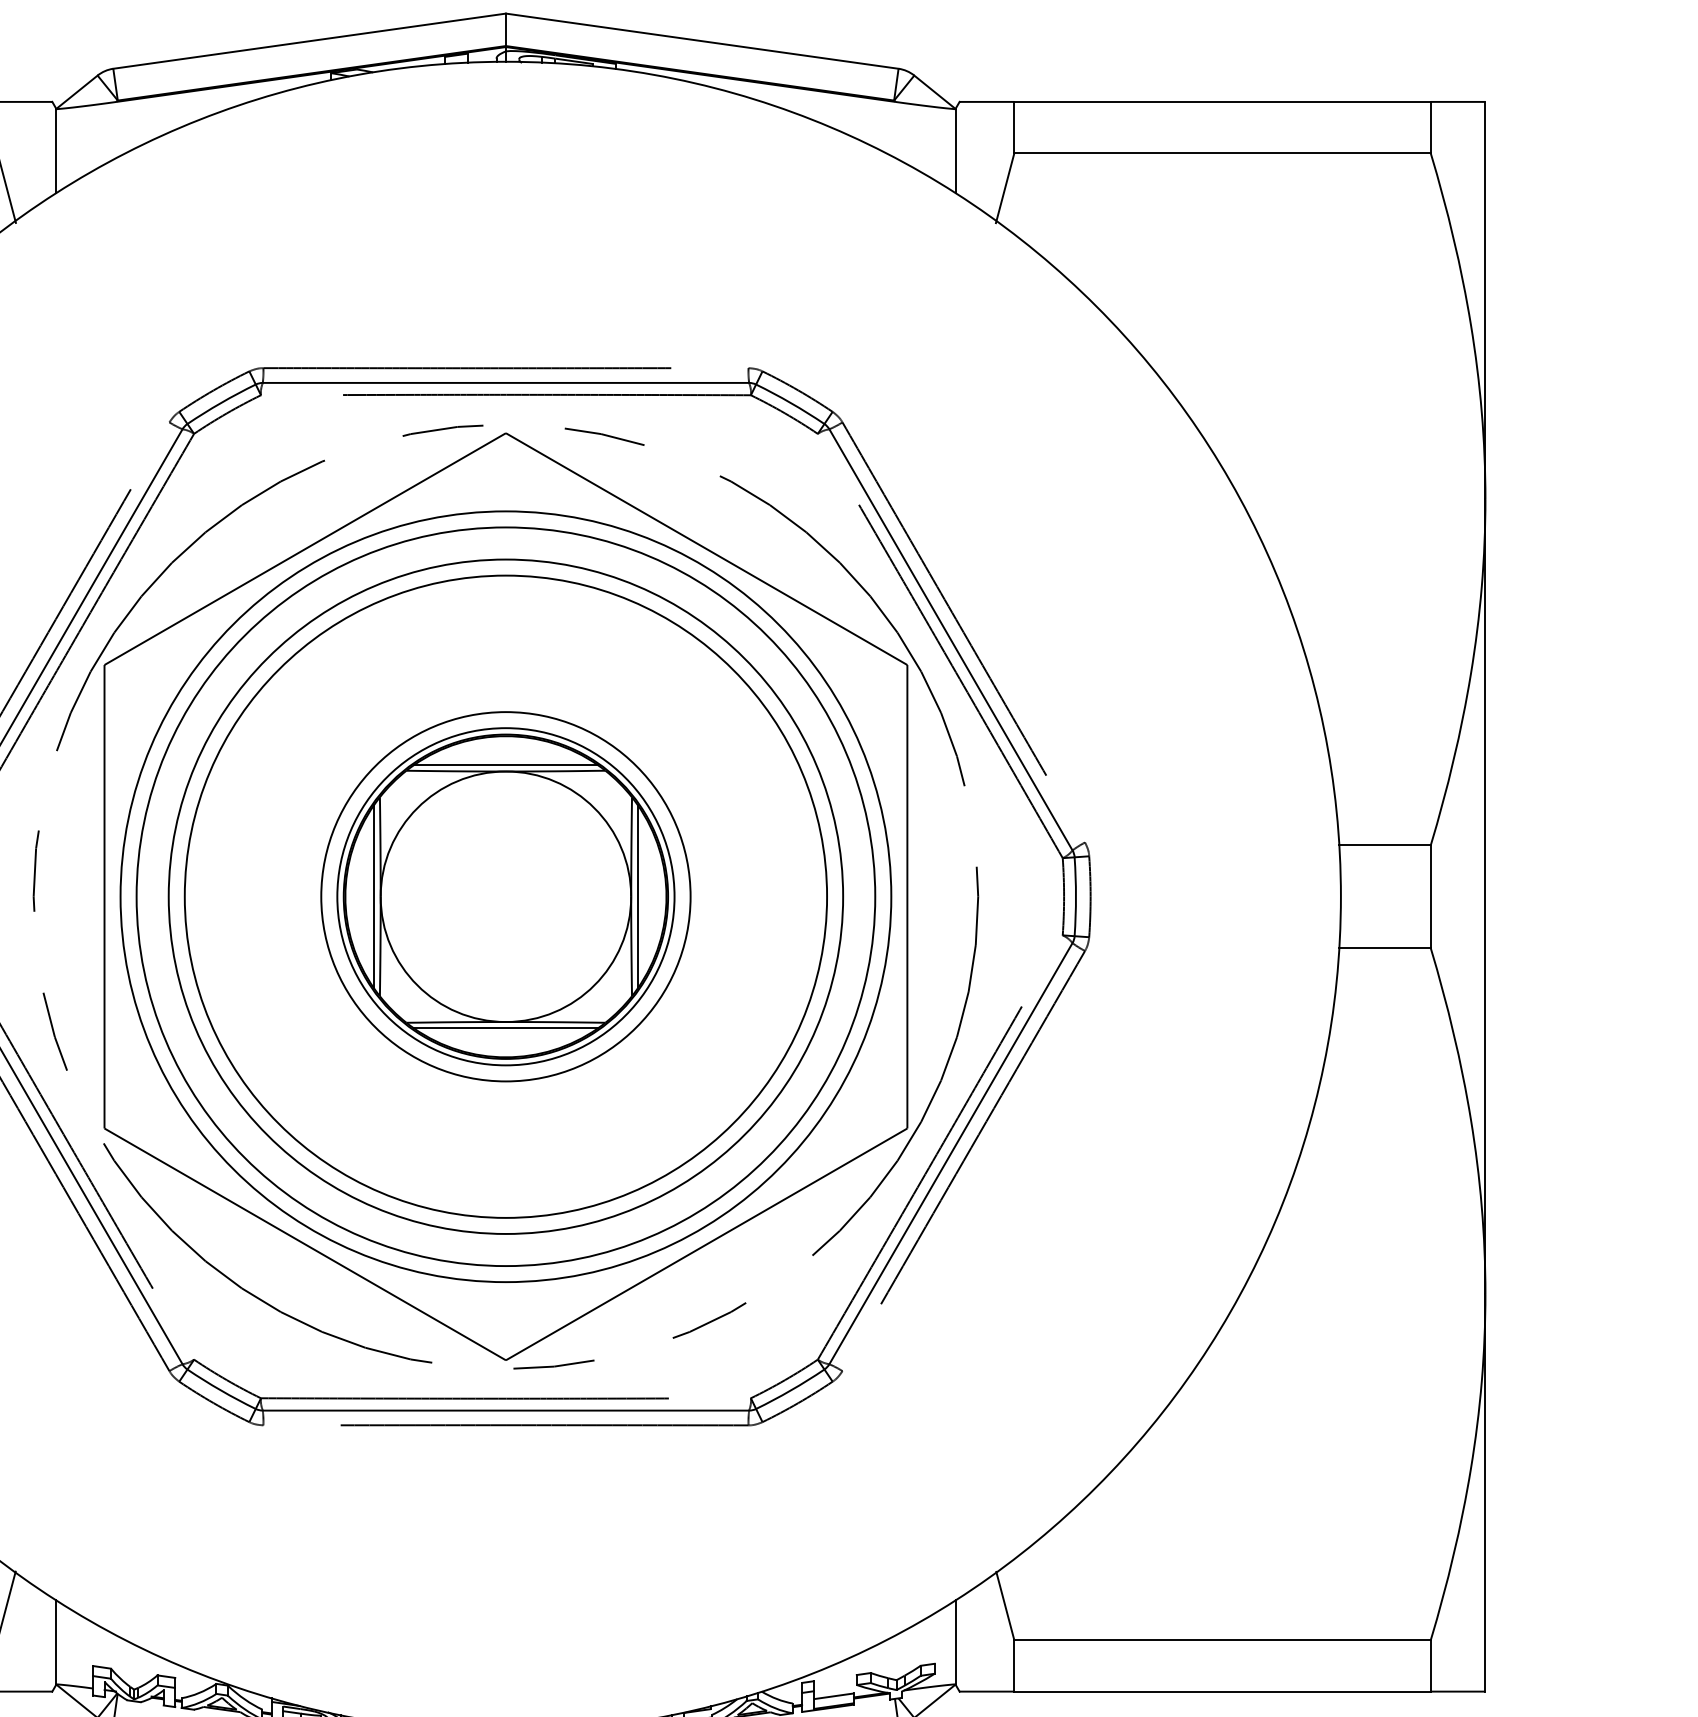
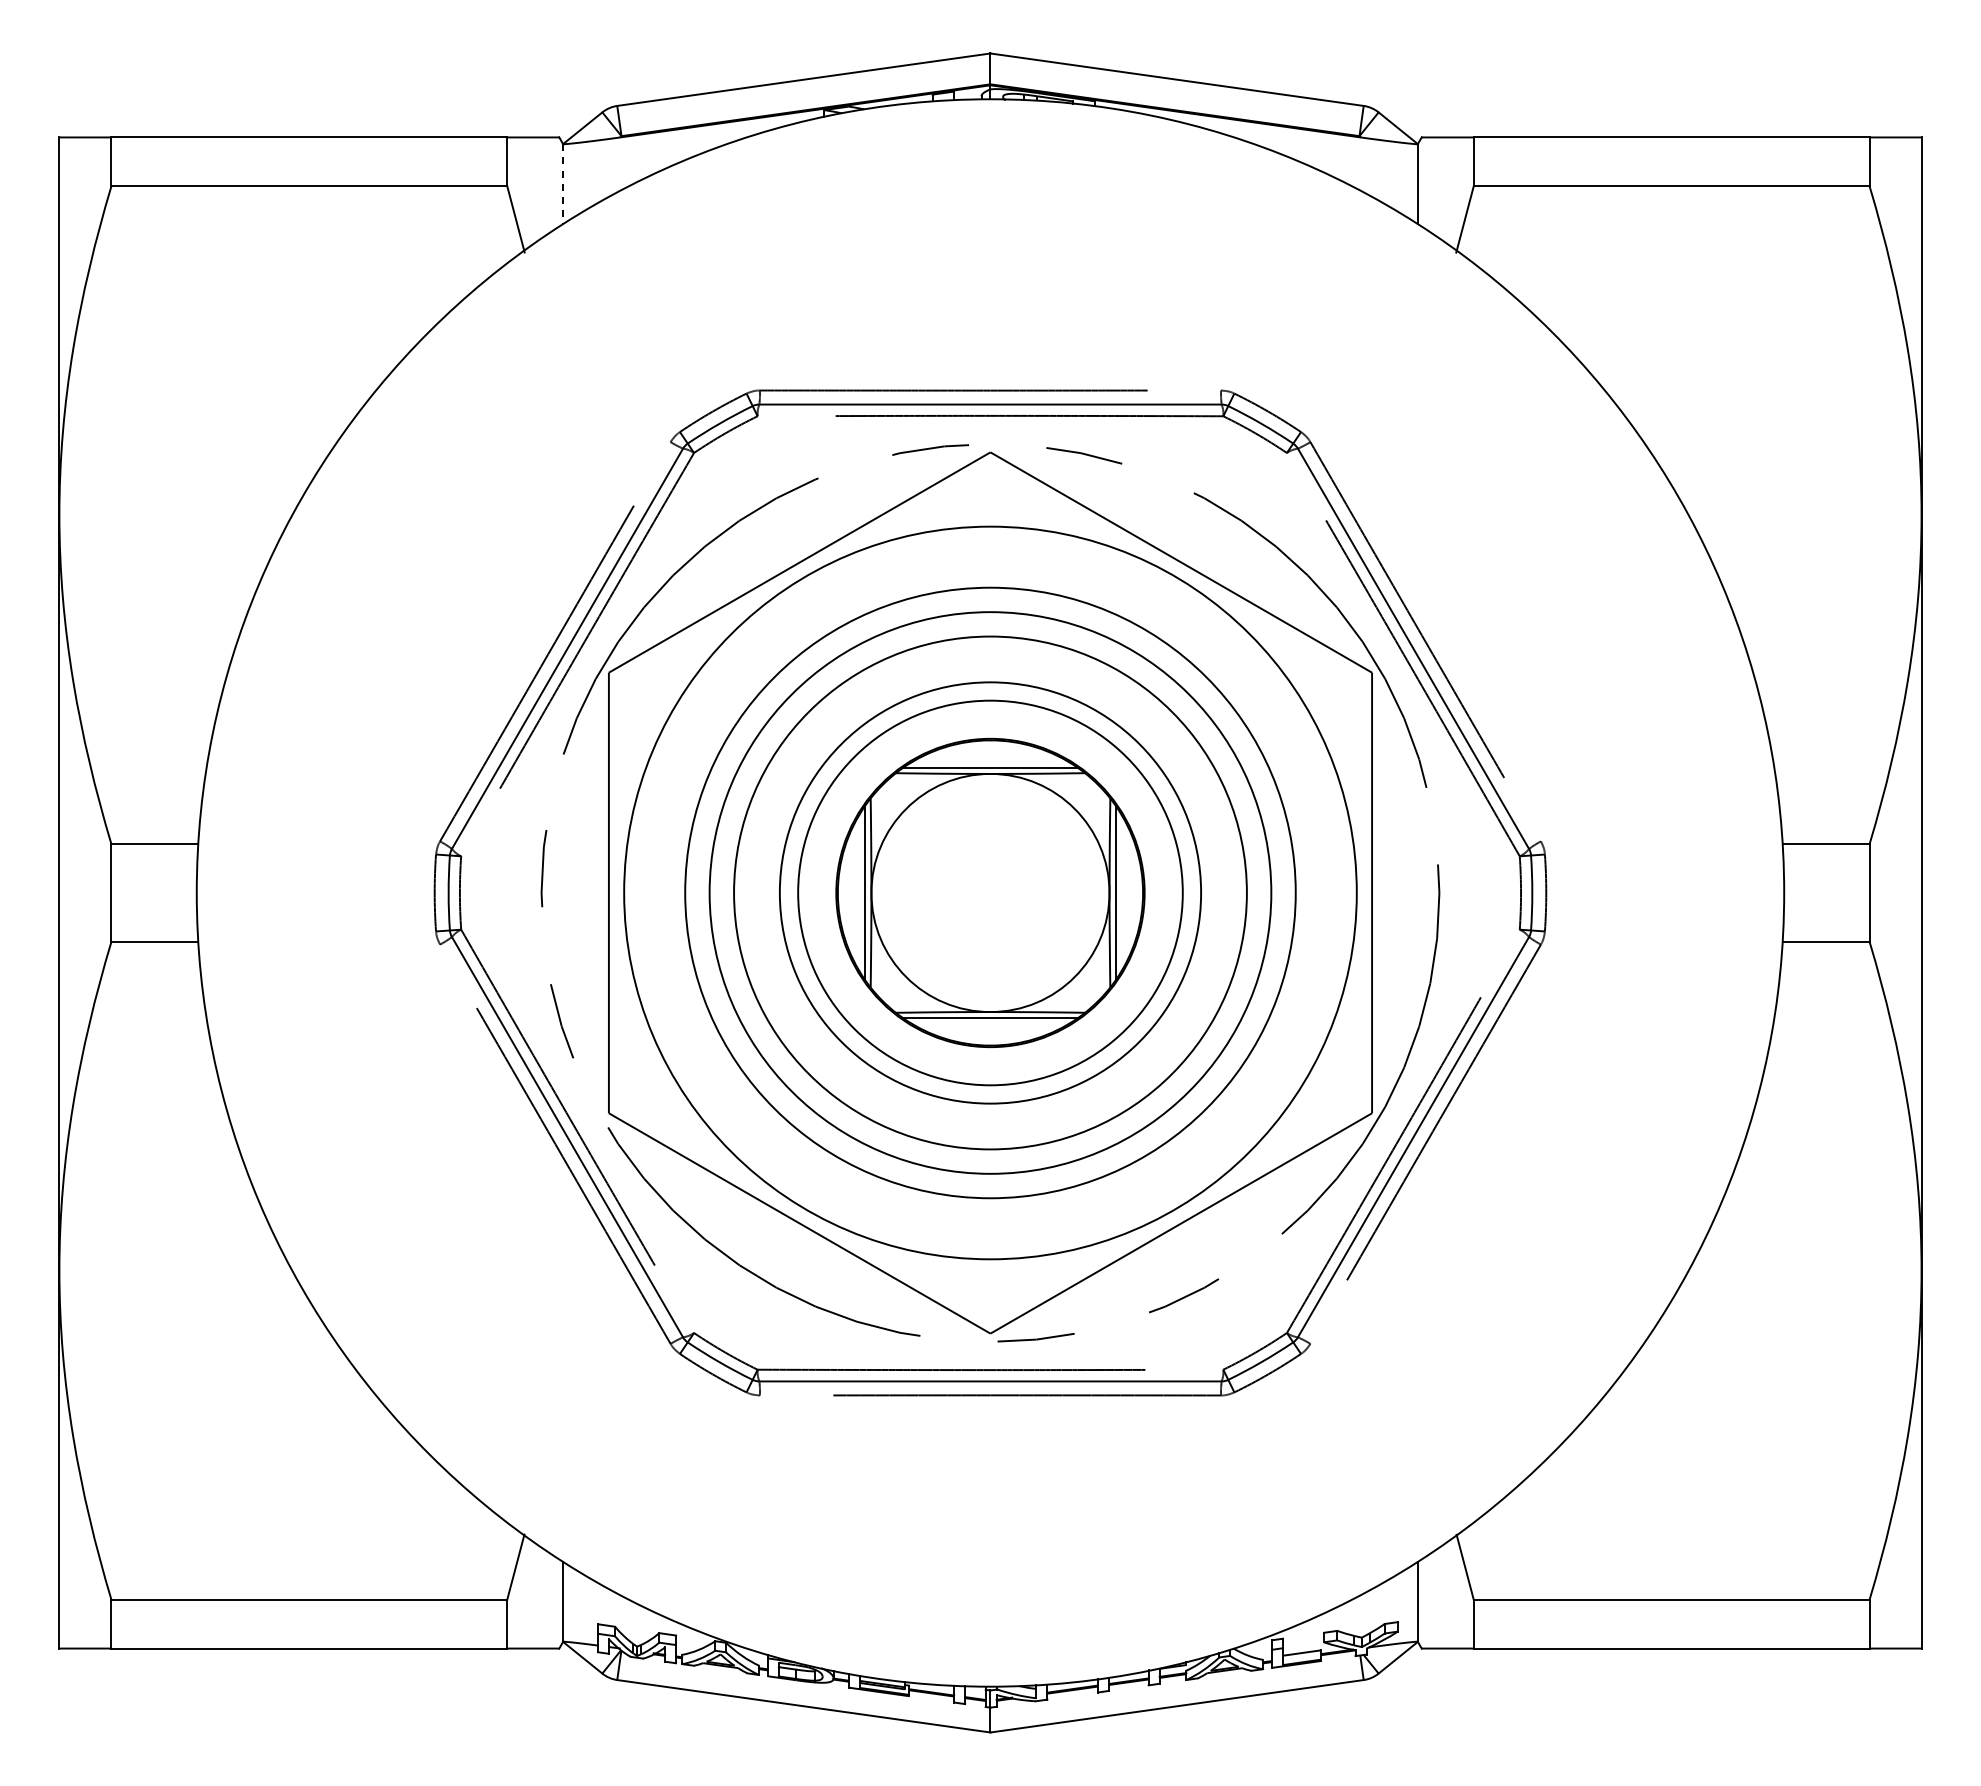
line: (56, 151) -> (563, 184), solid -> dashed
circle: (505, 896) -> (990, 892), size x0.6
circle: (505, 896) -> (990, 892), size x0.6
circle: (505, 896) -> (990, 892), size x1.6
circle: (505, 896) -> (990, 892), size x1.6

